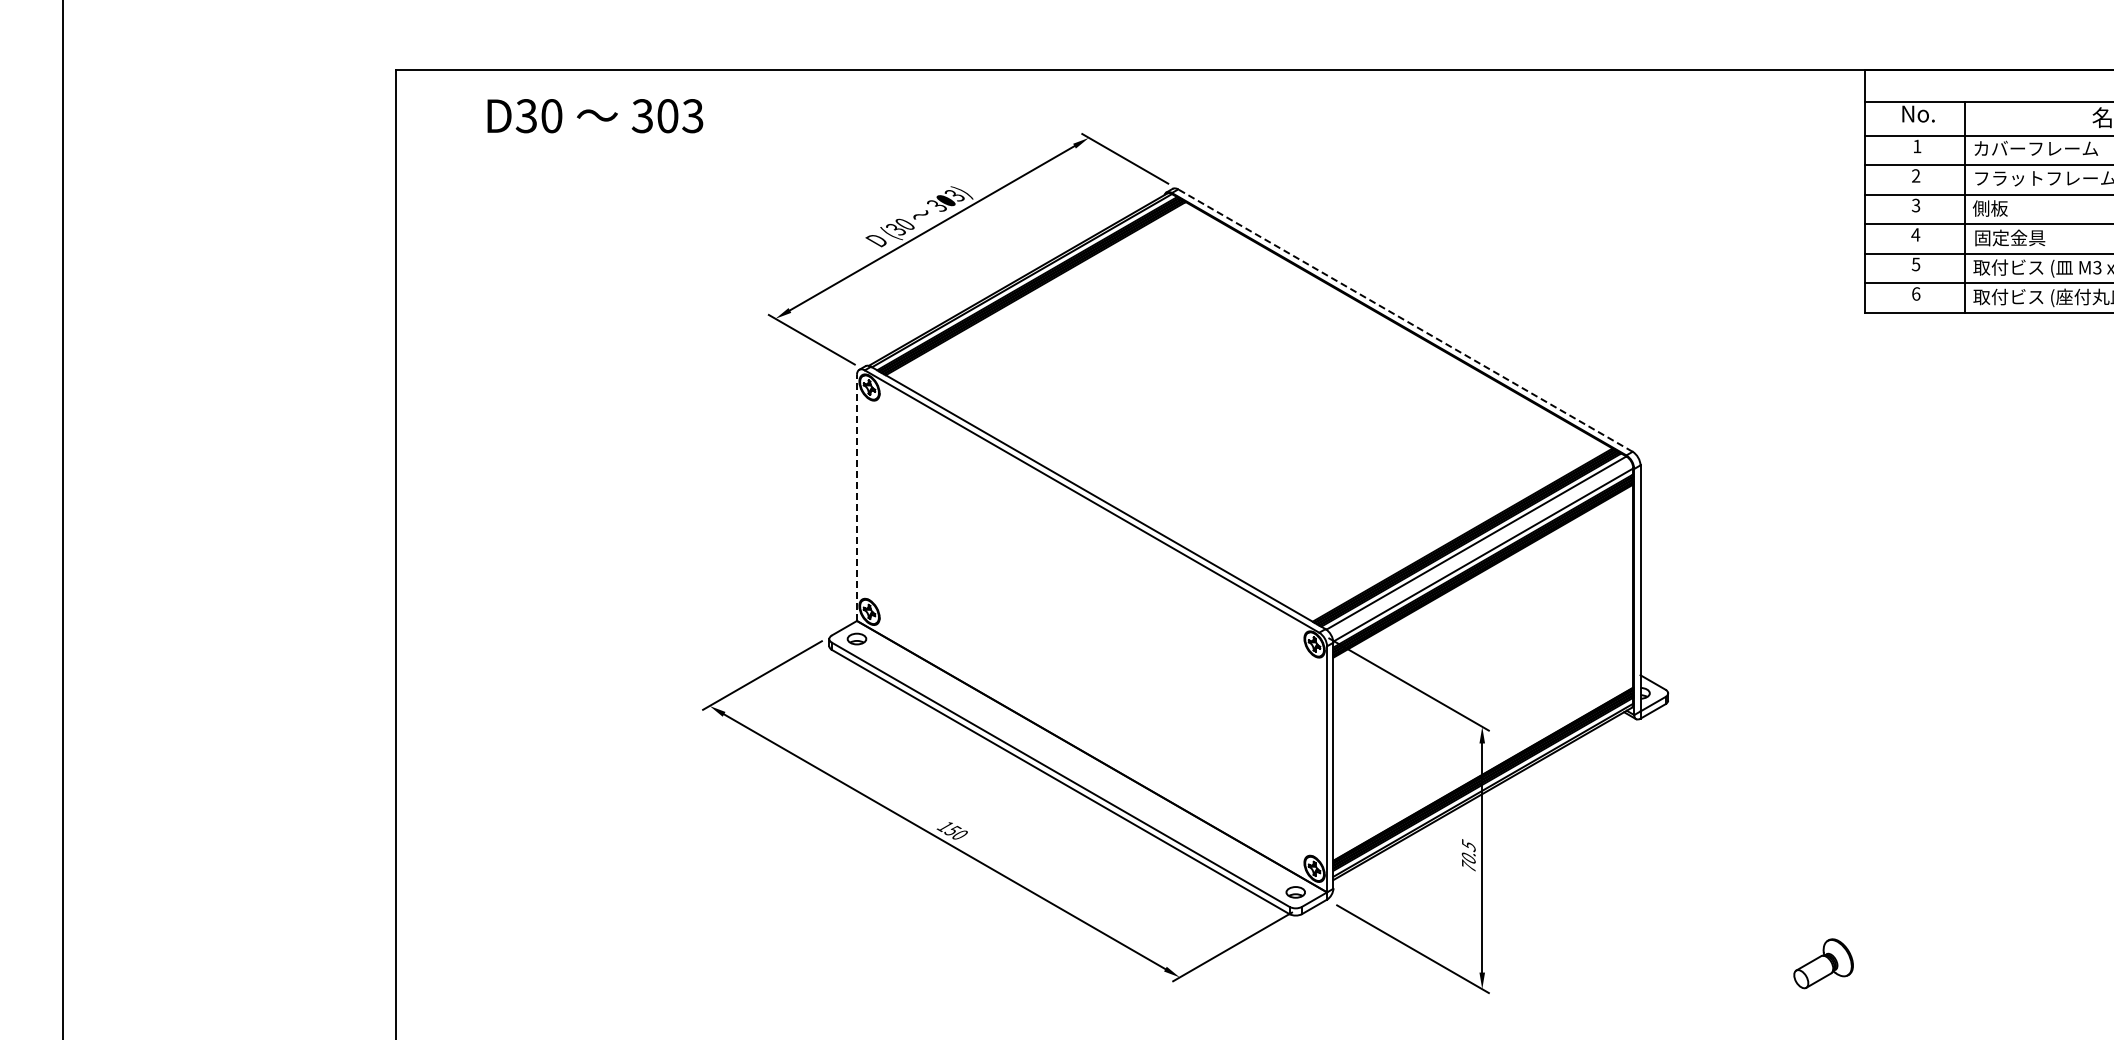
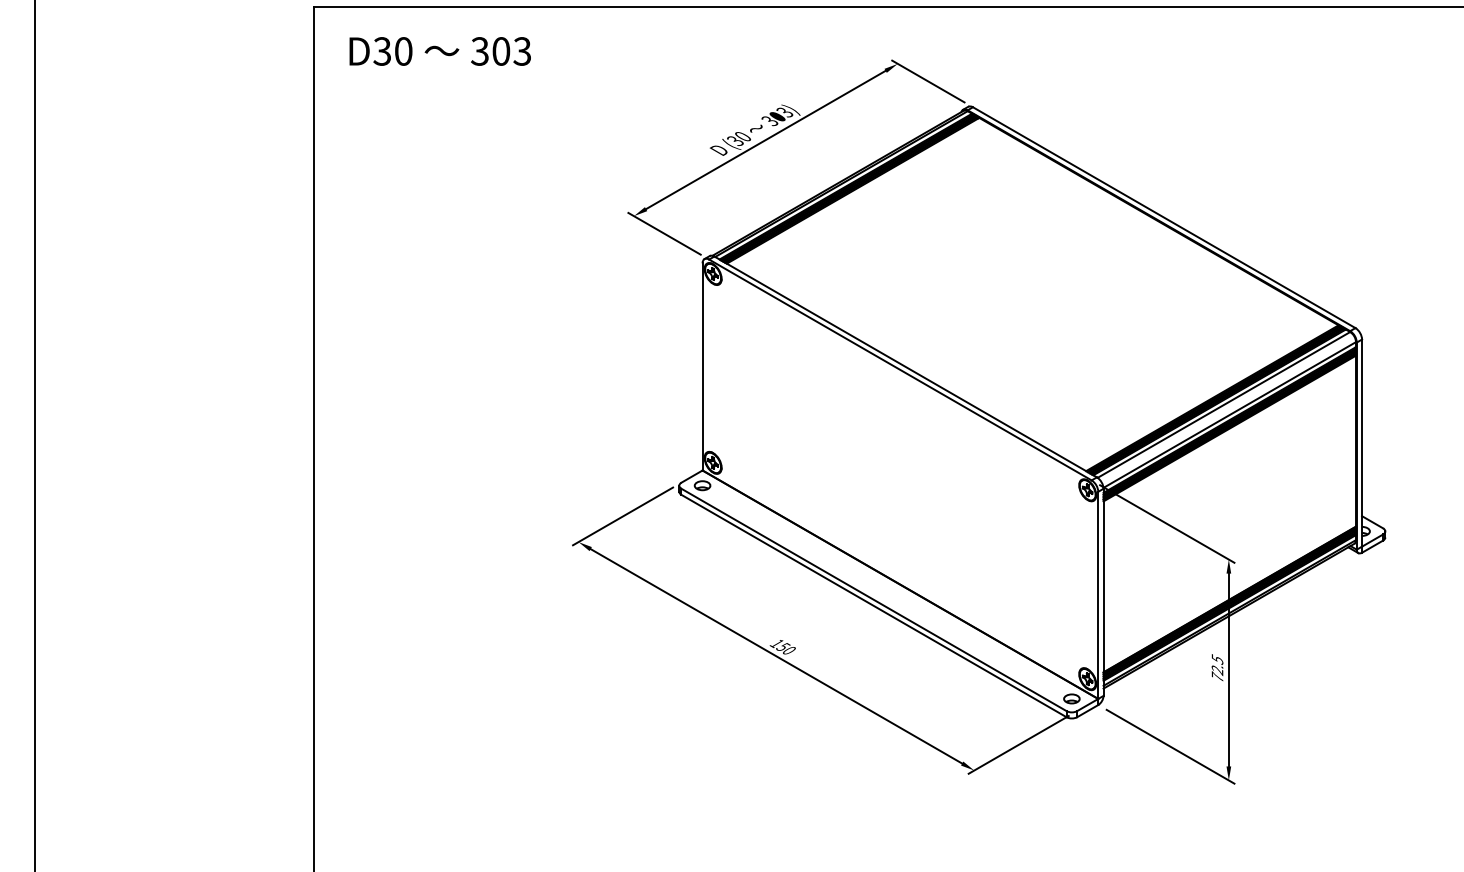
text: (595, 116) -> (440, 51), moved
line: (1405, 320) -> (1164, 217), dashed -> solid
line: (857, 497) -> (703, 366), dashed -> solid
text: (1468, 858) -> (1217, 670), 70.5 -> 72.5

